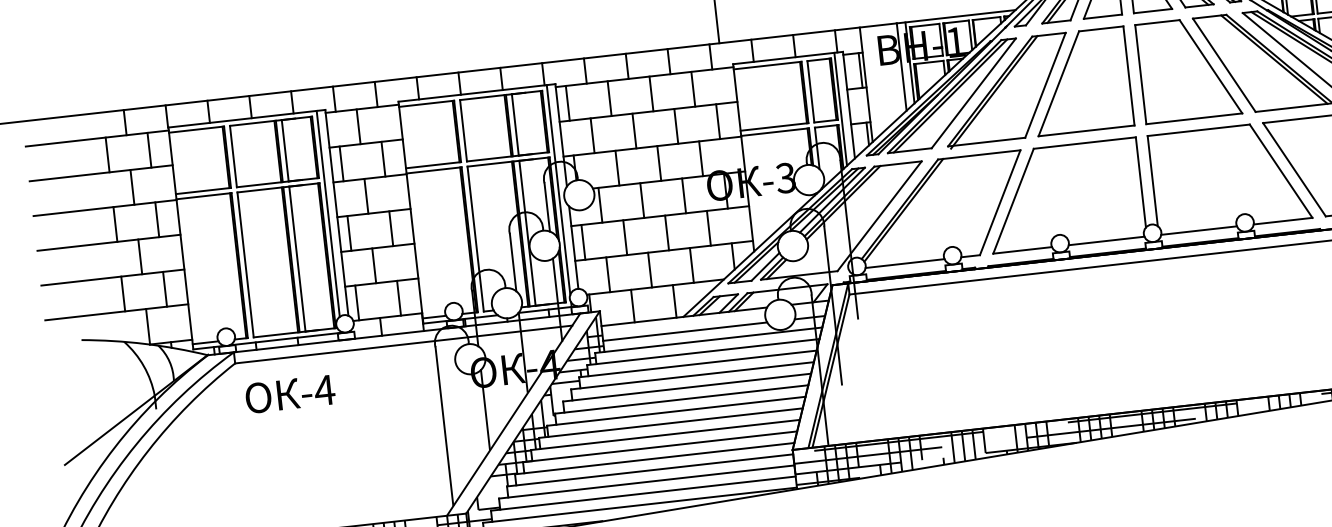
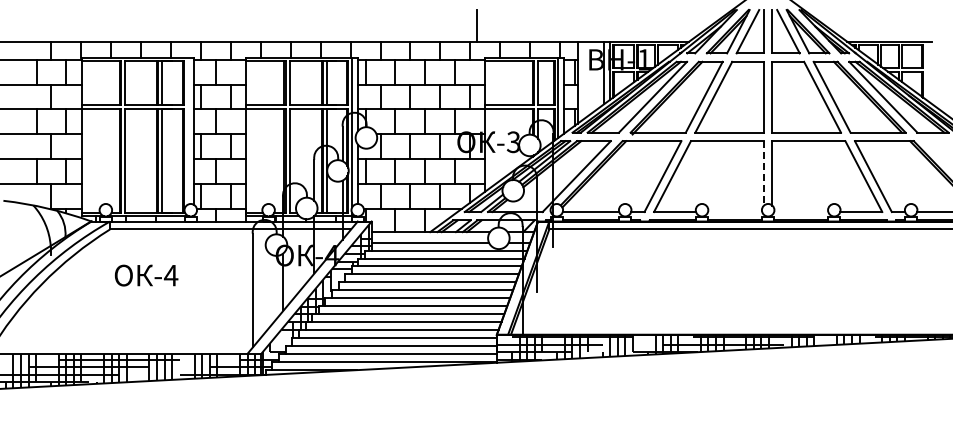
line: (1140, 182) -> (763, 173), solid -> dashed
line: (327, 212) -> (187, 130), removed
line: (1199, 231) -> (801, 212), removed
line: (1107, 241) -> (735, 212), removed
text: (290, 394) -> (146, 275), moved

